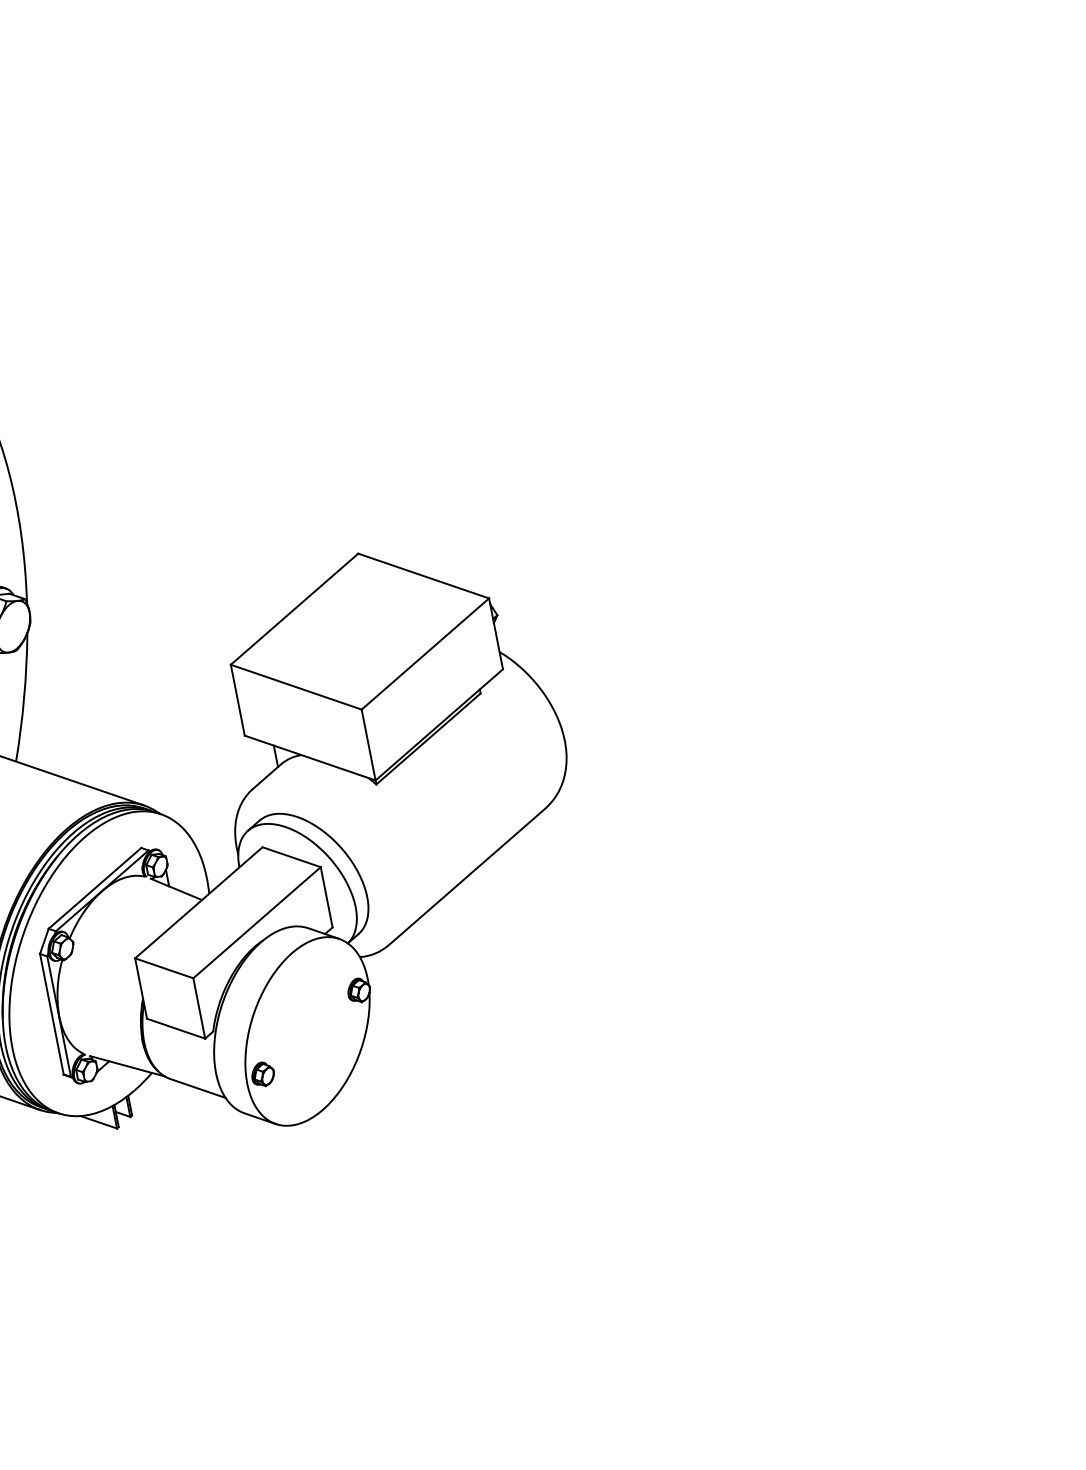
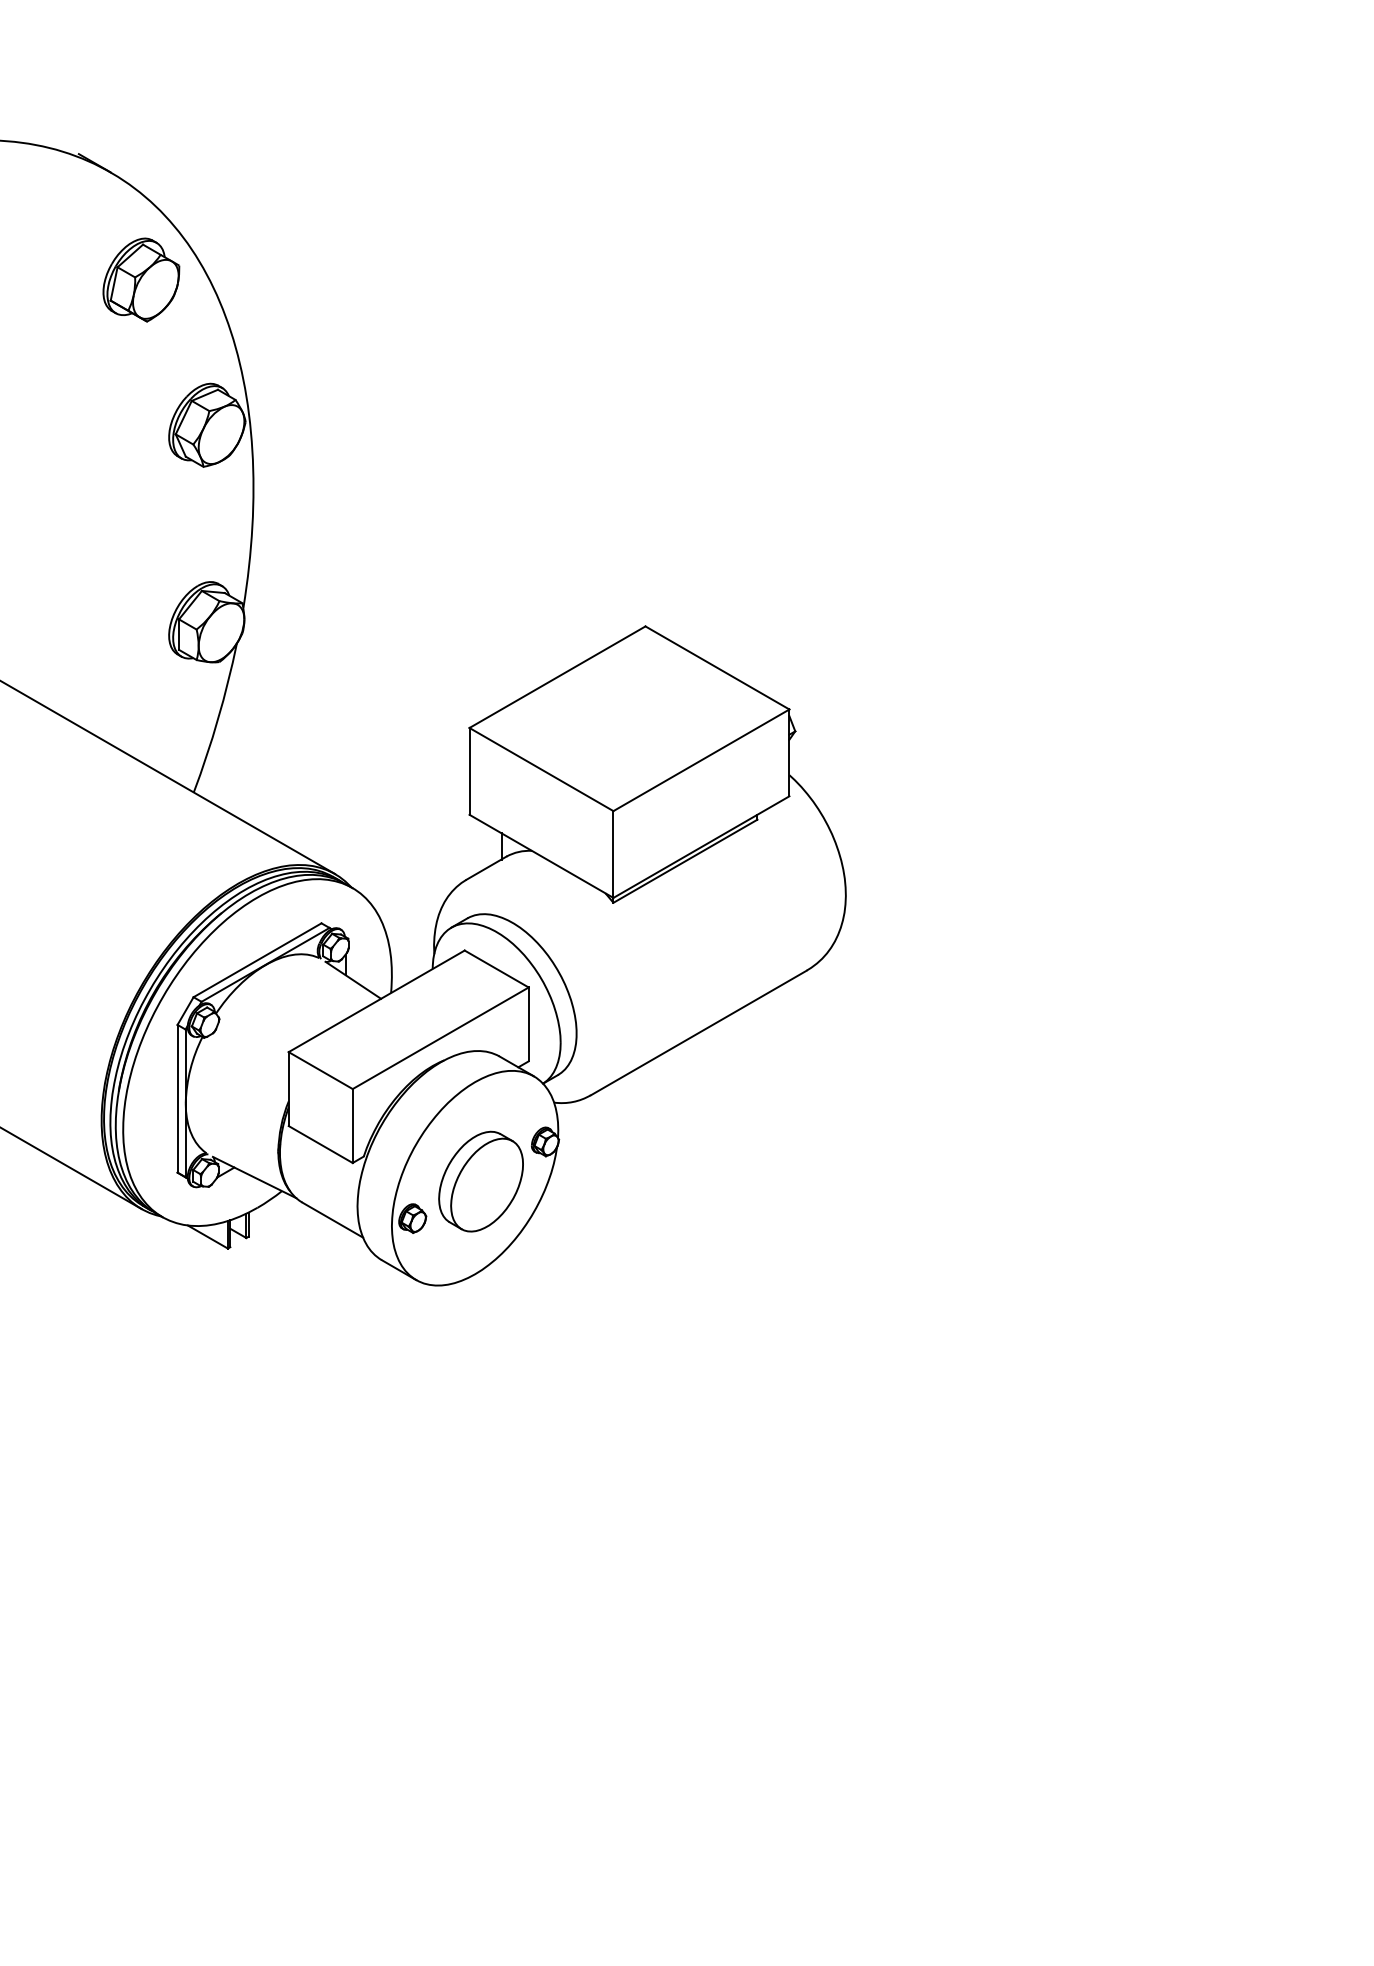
part: (312, 1033) -> (480, 1181), added

